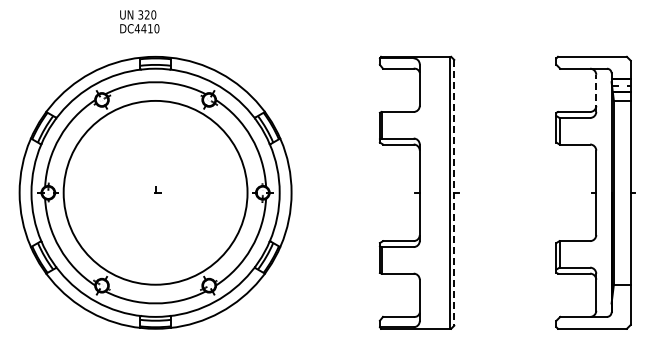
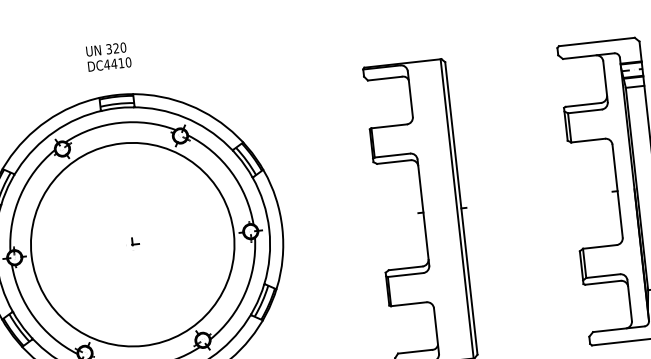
text: (139, 21) -> (108, 56), moved
line: (596, 92) -> (605, 80), dashed -> solid
line: (454, 192) -> (461, 208), dashed -> solid

